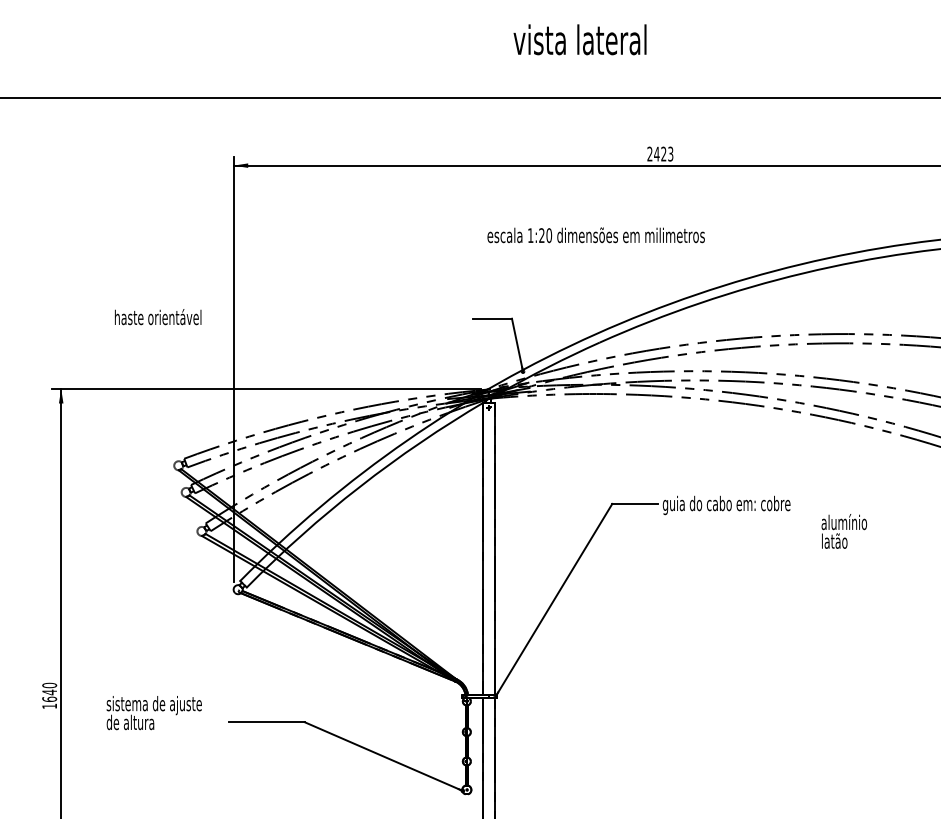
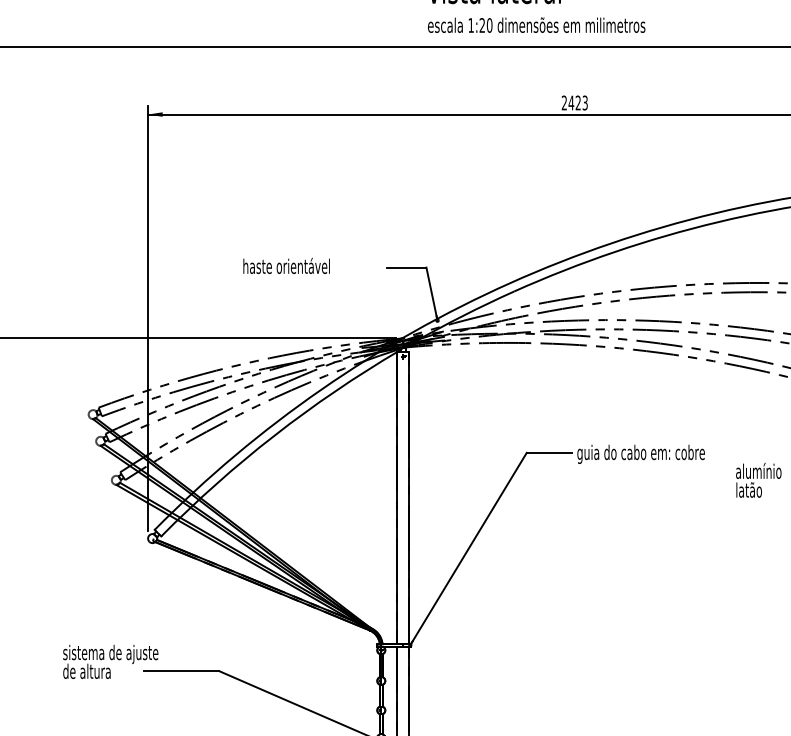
text: (595, 235) -> (535, 25), moved
text: (158, 317) -> (286, 266), moved
text: (153, 713) -> (109, 662), moved

